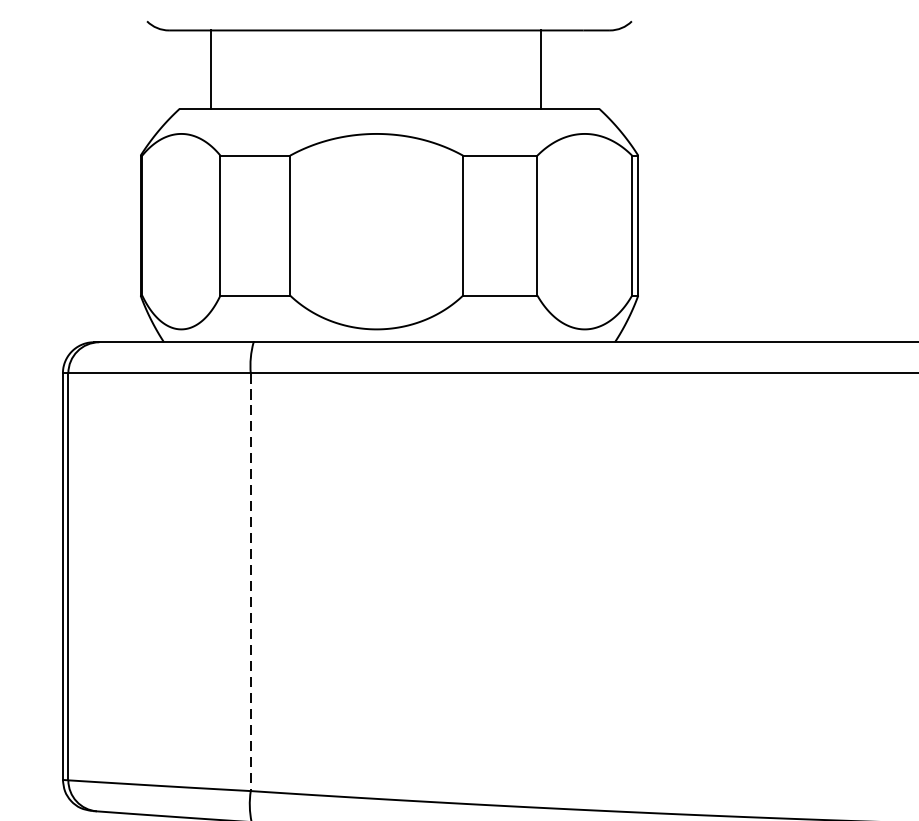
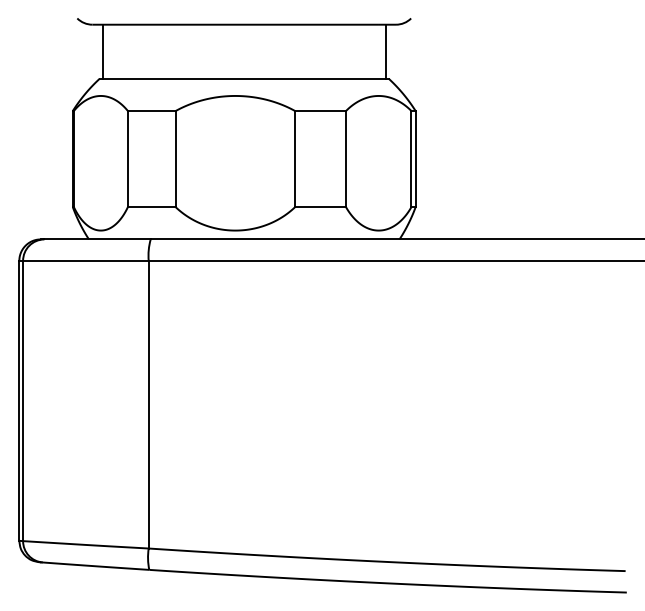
line: (211, 69) -> (102, 51), moved
line: (540, 69) -> (385, 51), moved
line: (250, 581) -> (148, 404), dashed -> solid

